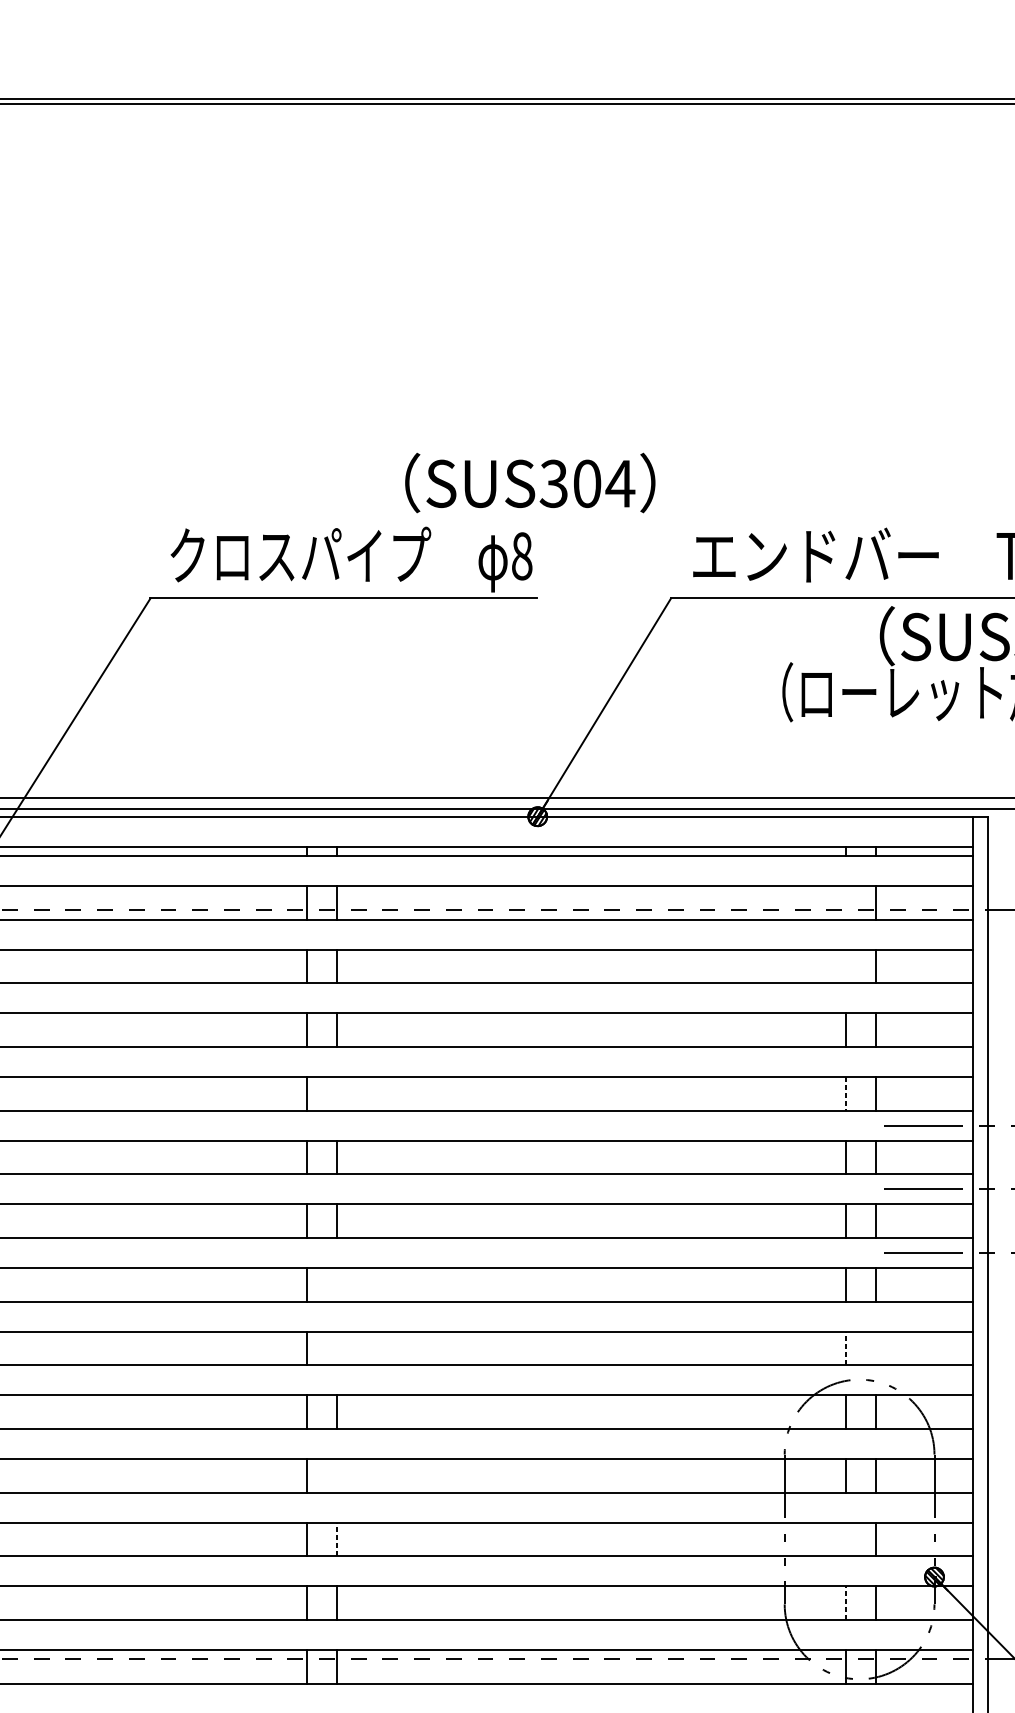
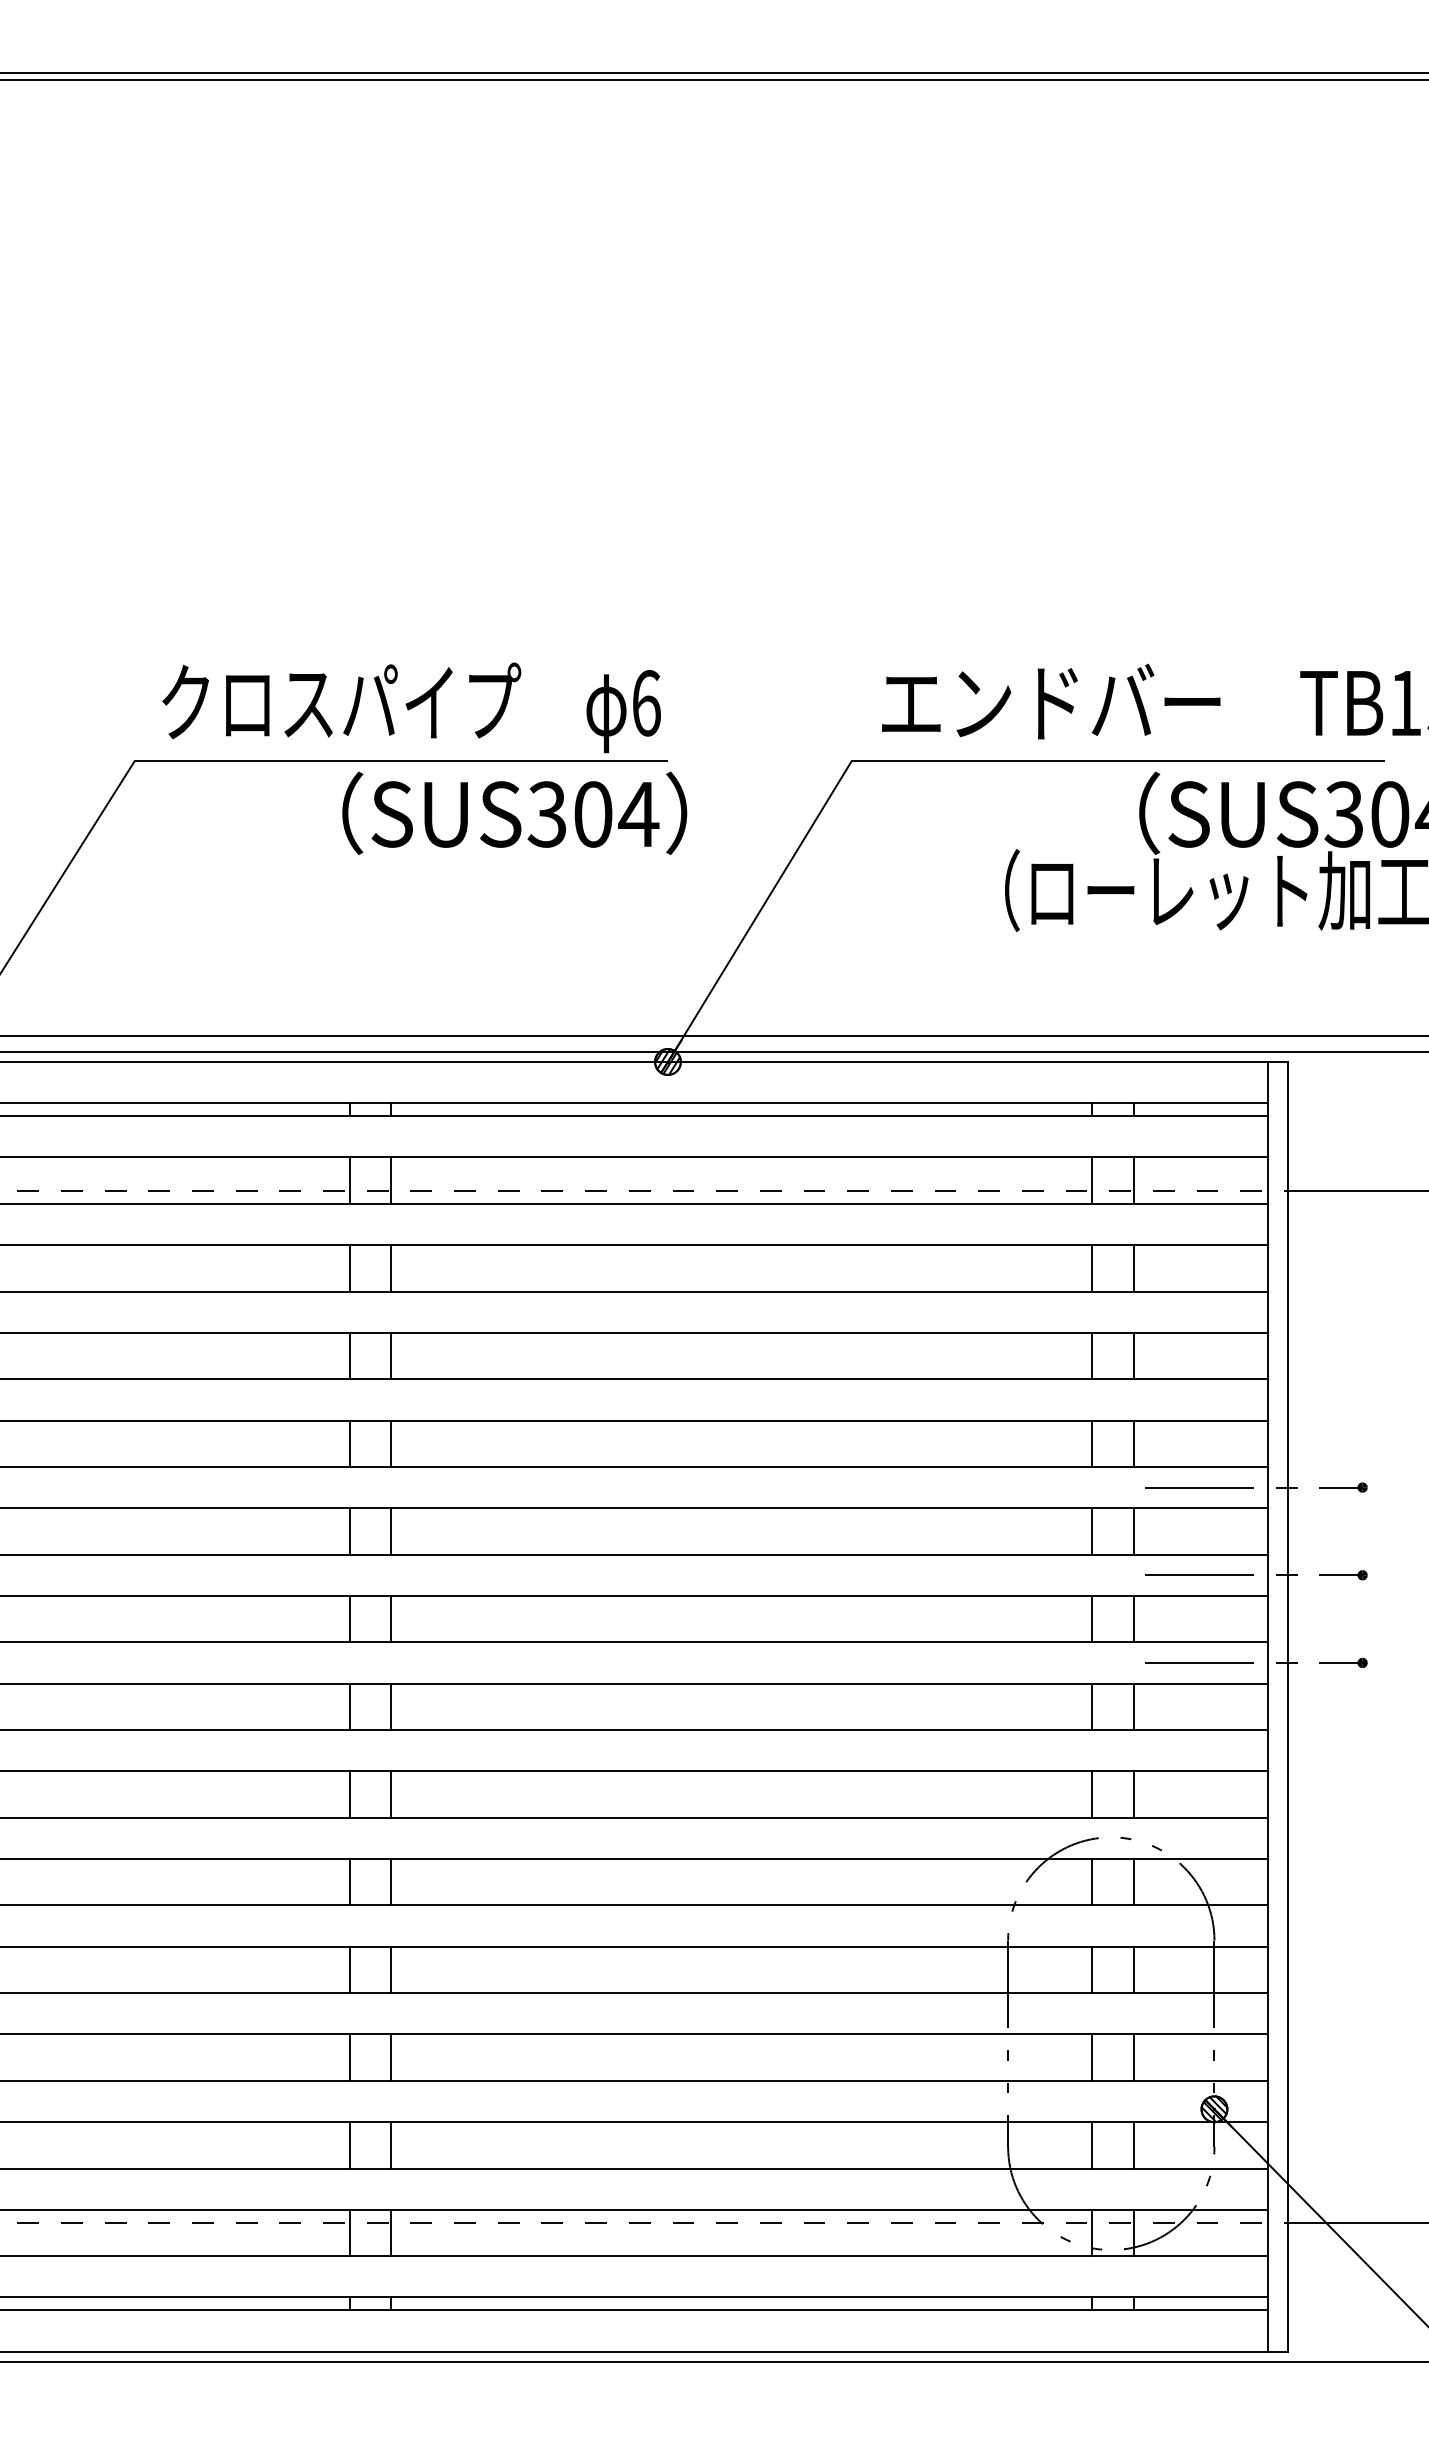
text: (530, 482) -> (514, 812), moved
text: (522, 556) -> (646, 703), 8 -> 6
line: (845, 902) -> (1092, 1180), added
line: (845, 966) -> (1092, 1268), added
line: (336, 1093) -> (390, 1443), added
line: (845, 1094) -> (1092, 1444), dashed -> solid
line: (336, 1284) -> (390, 1706), added
line: (336, 1348) -> (390, 1794), added
line: (845, 1348) -> (1092, 1794), dashed -> solid
line: (875, 1348) -> (1133, 1794), added
line: (336, 1475) -> (390, 1969), added
line: (336, 1539) -> (390, 2057), dashed -> solid
line: (845, 1539) -> (1092, 2057), added
line: (845, 1602) -> (1092, 2144), dashed -> solid

